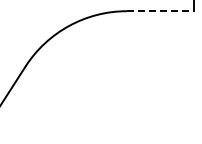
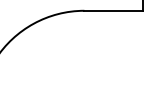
line: (160, 11) -> (113, 11), dashed -> solid

